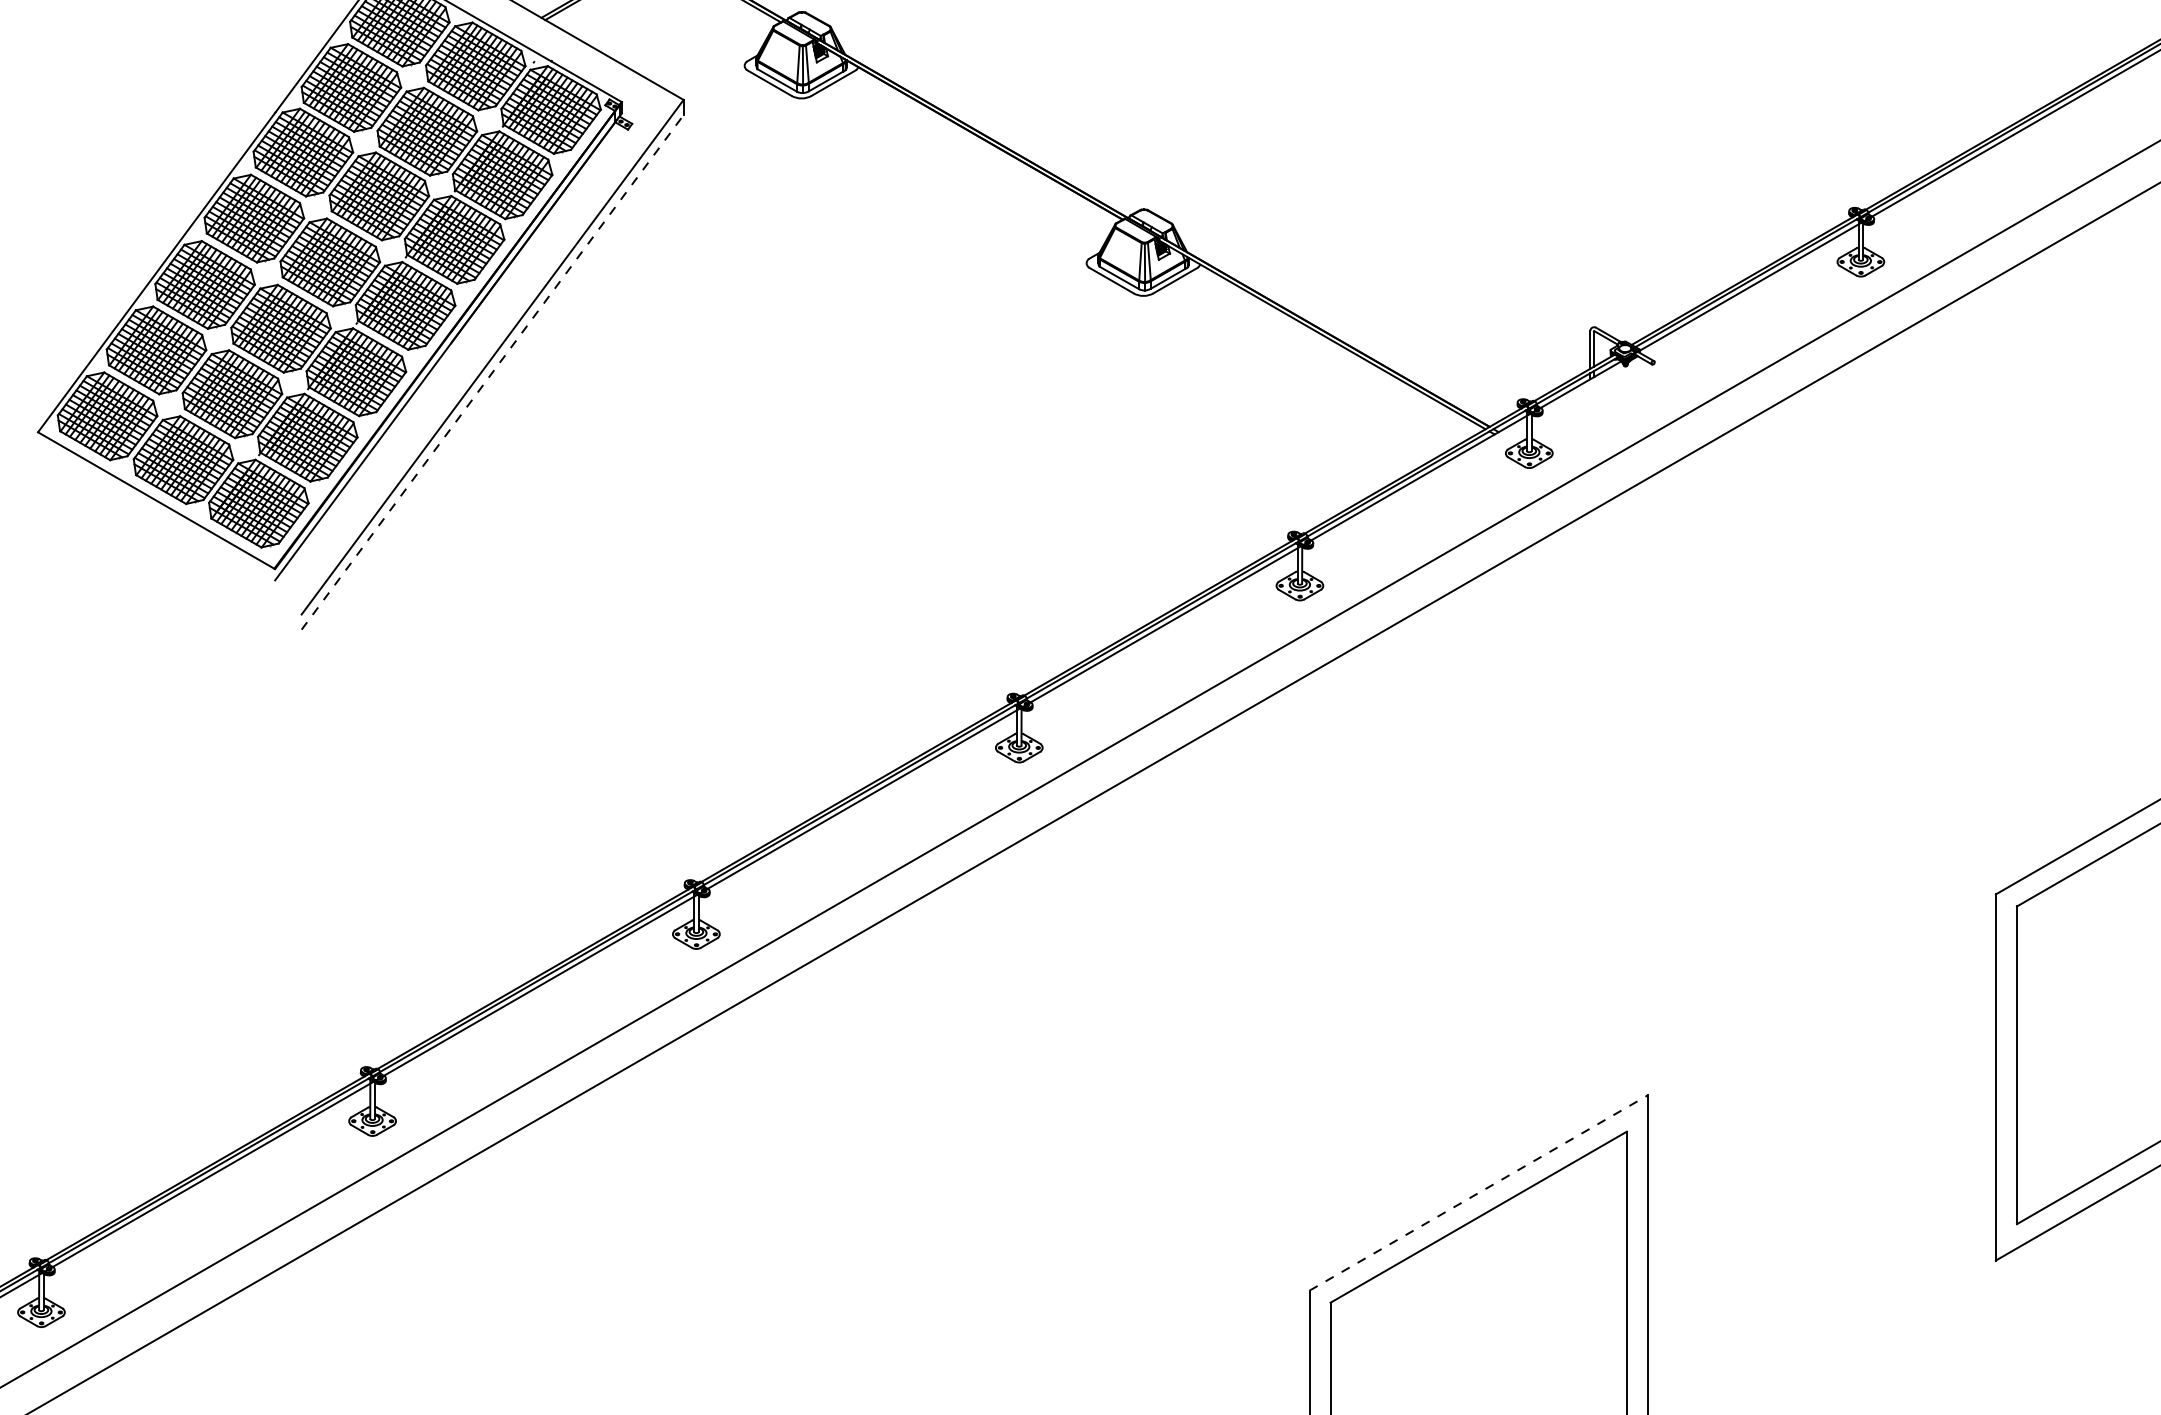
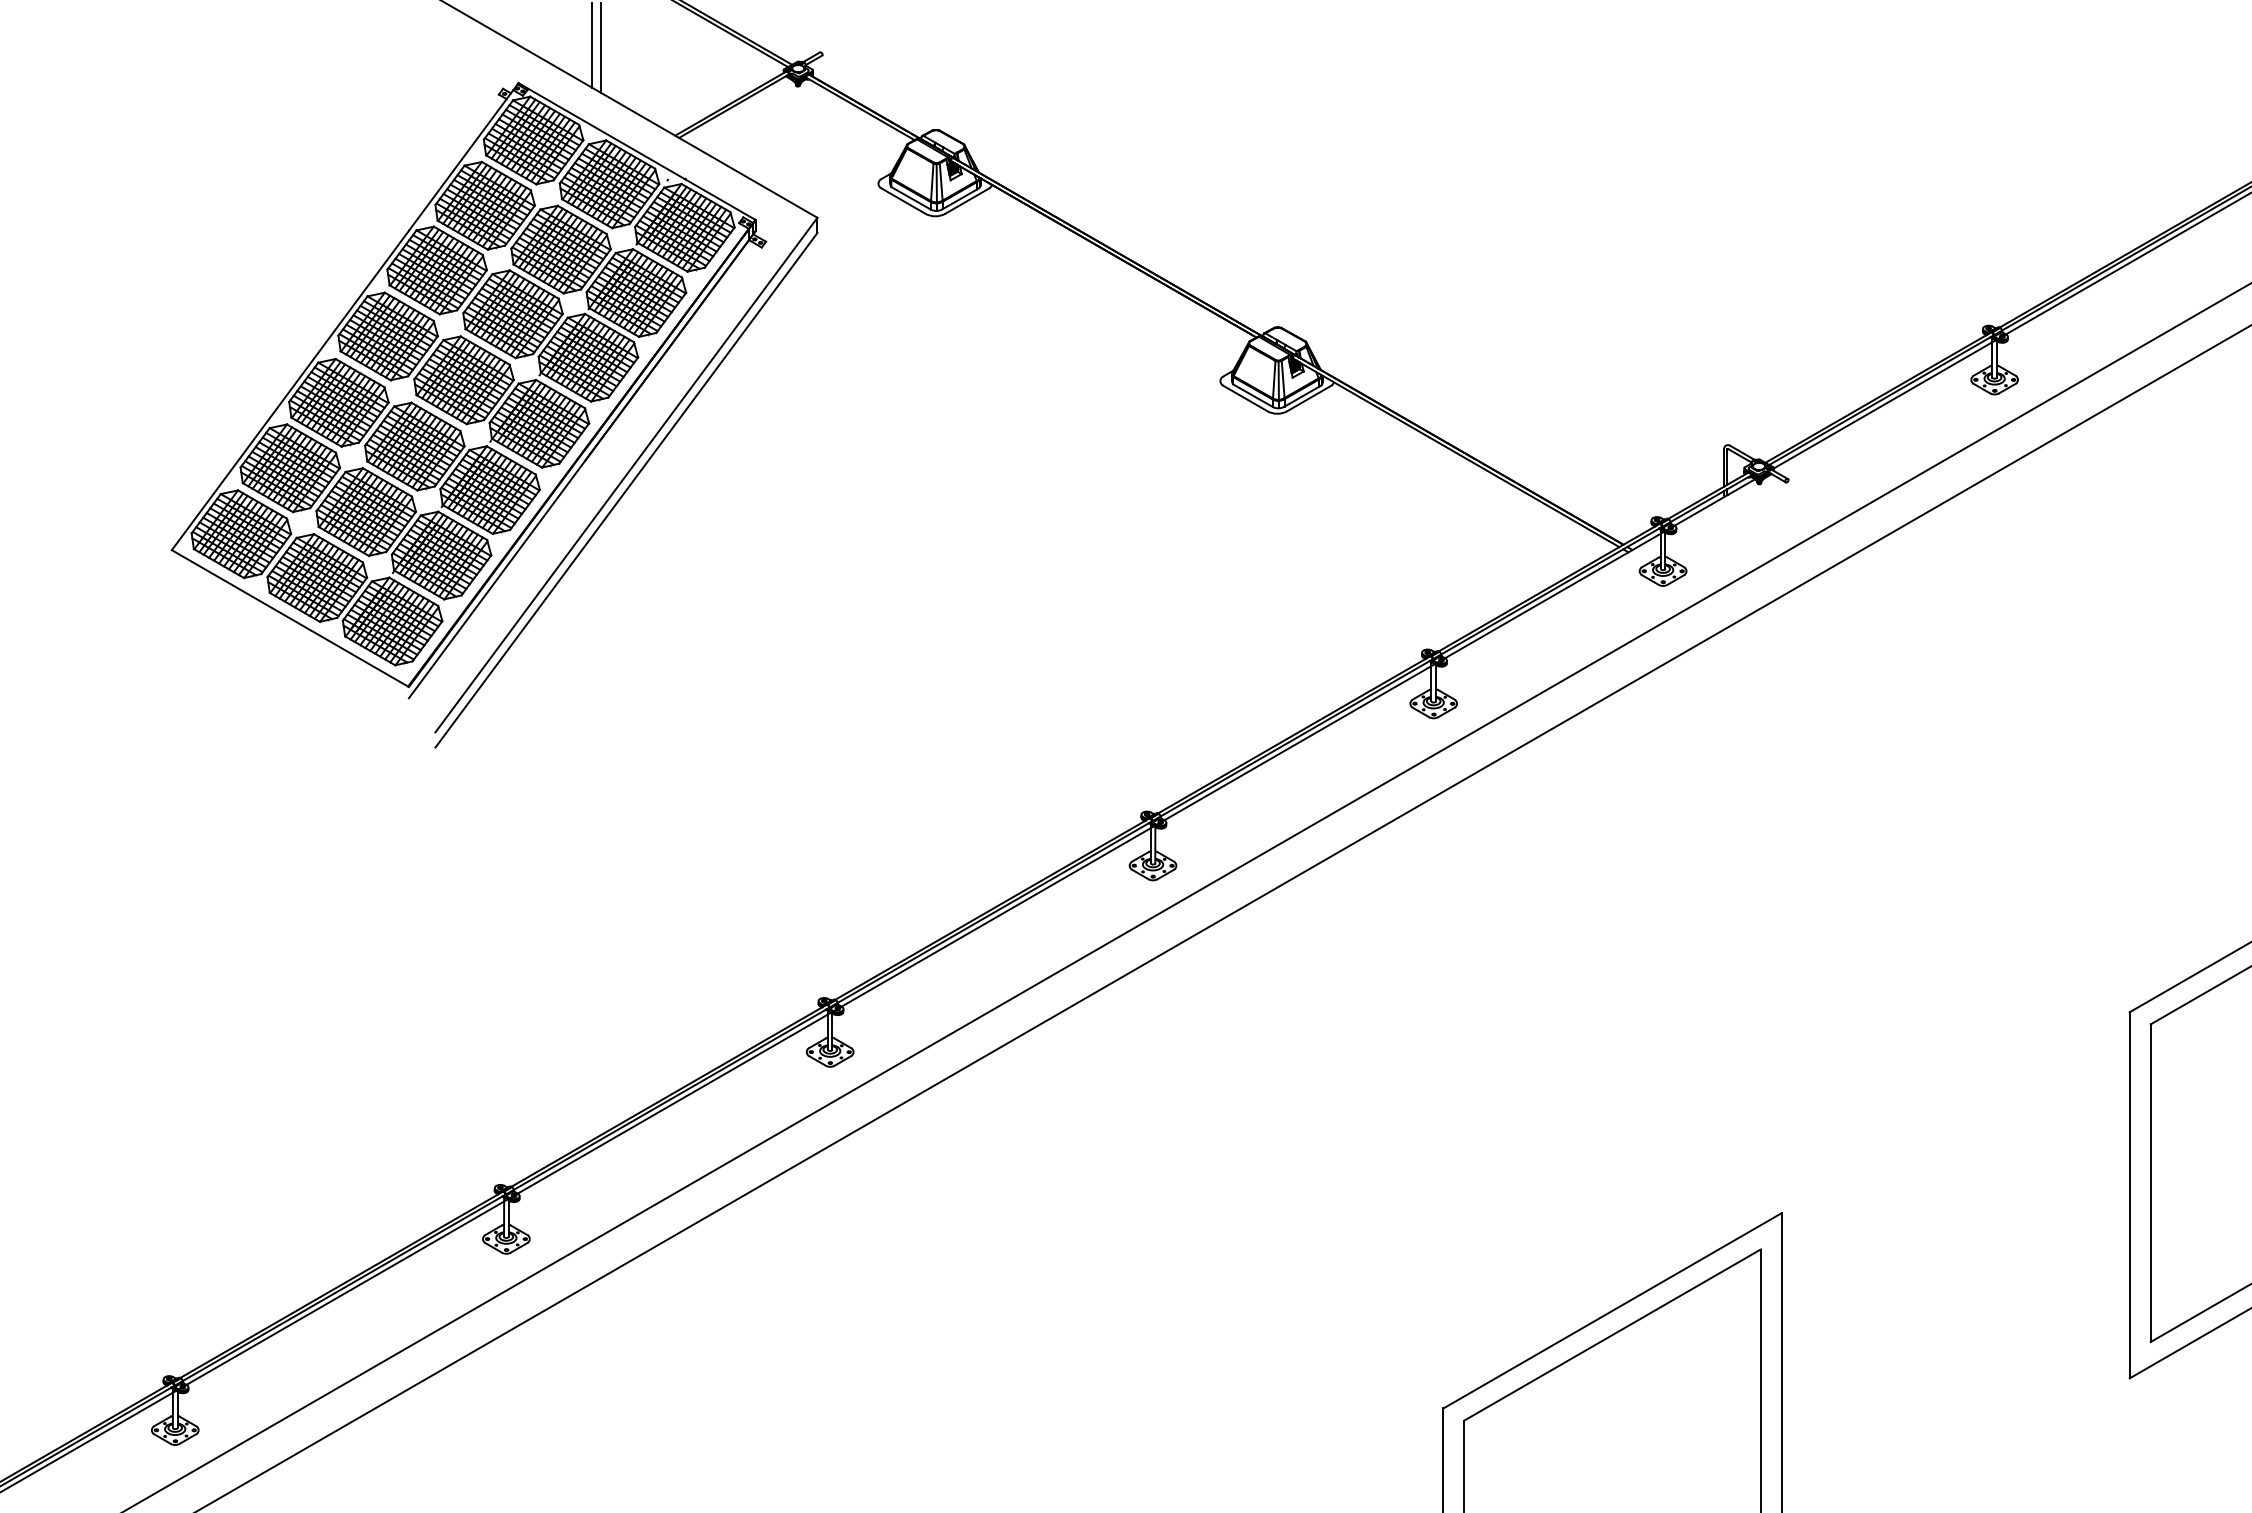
line: (492, 371) -> (626, 489), dashed -> solid
line: (1479, 1192) -> (1613, 1310), dashed -> solid

